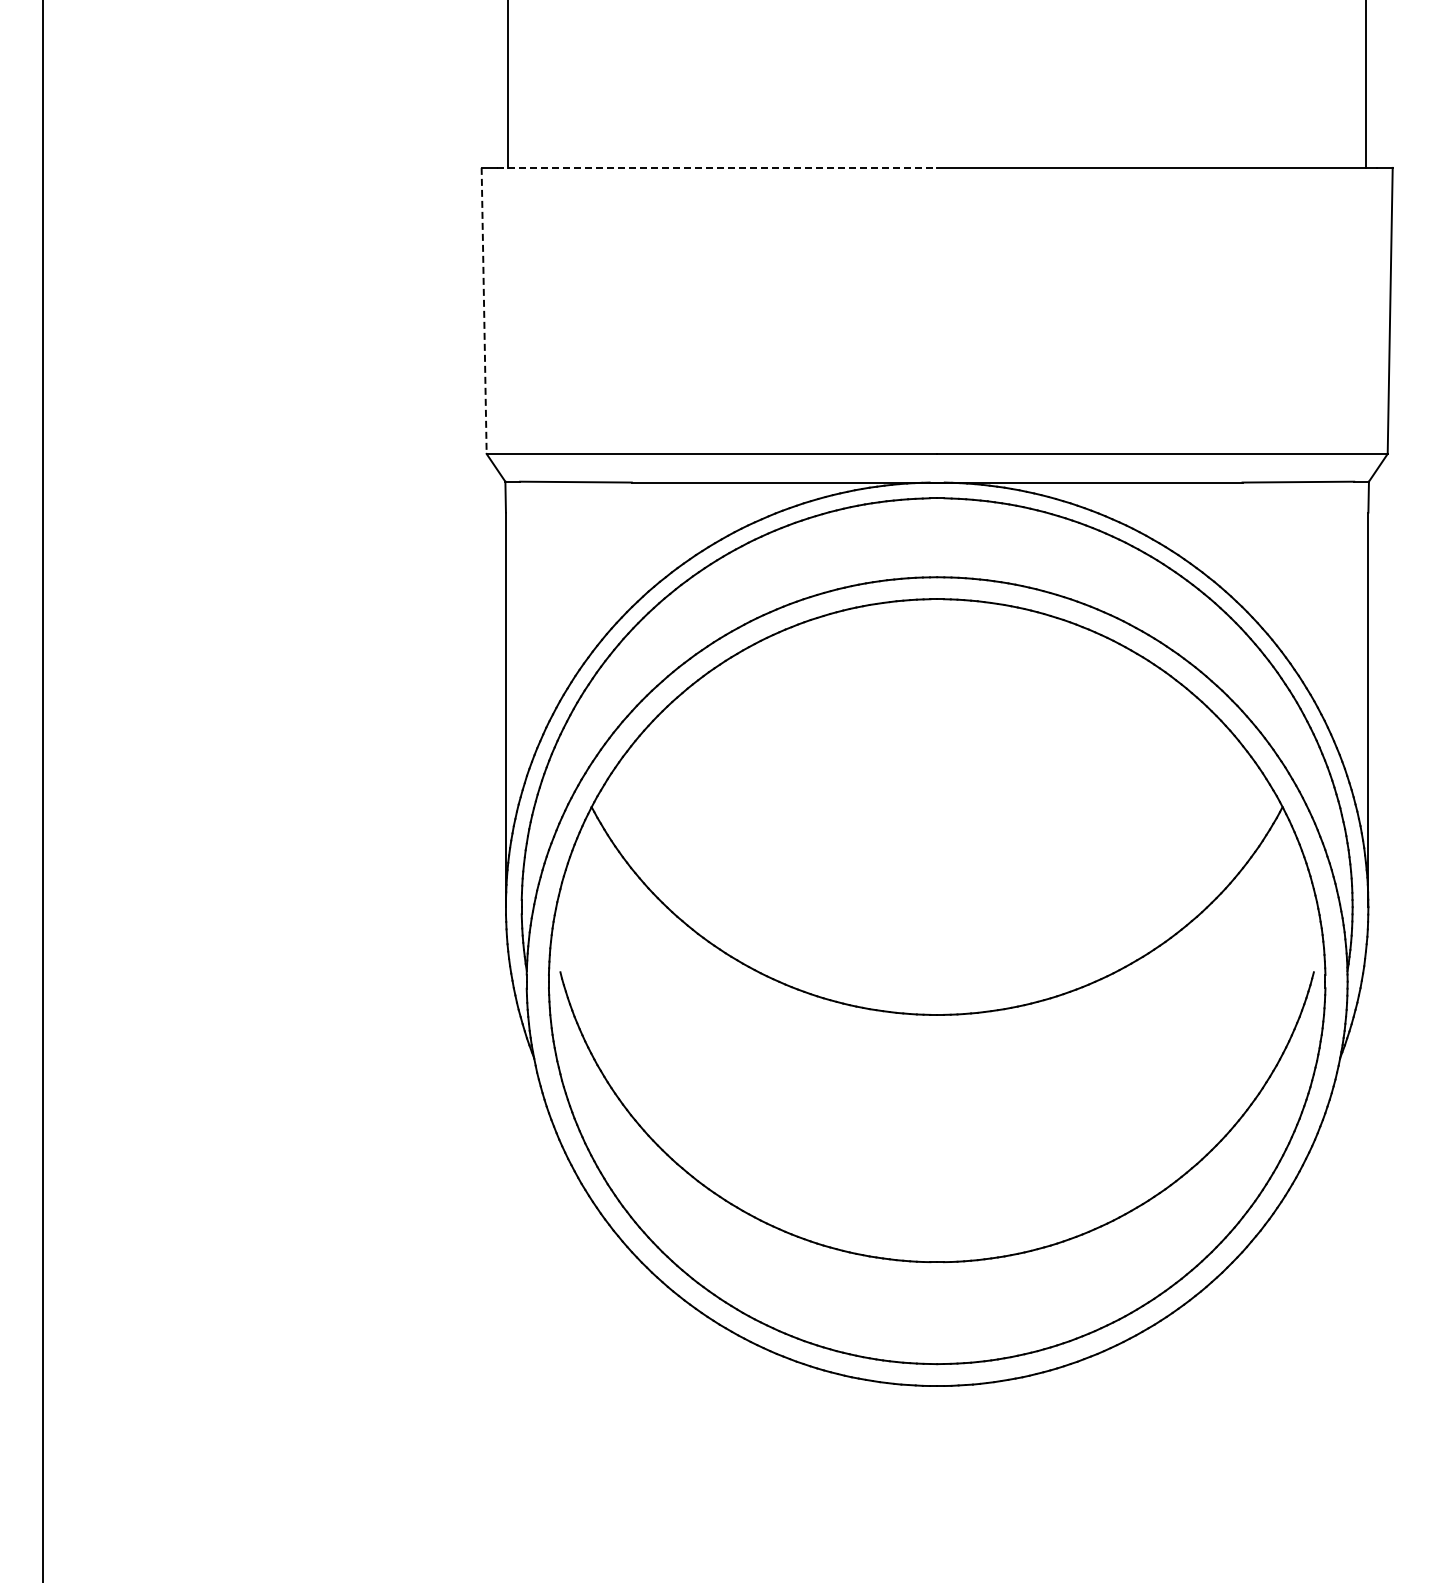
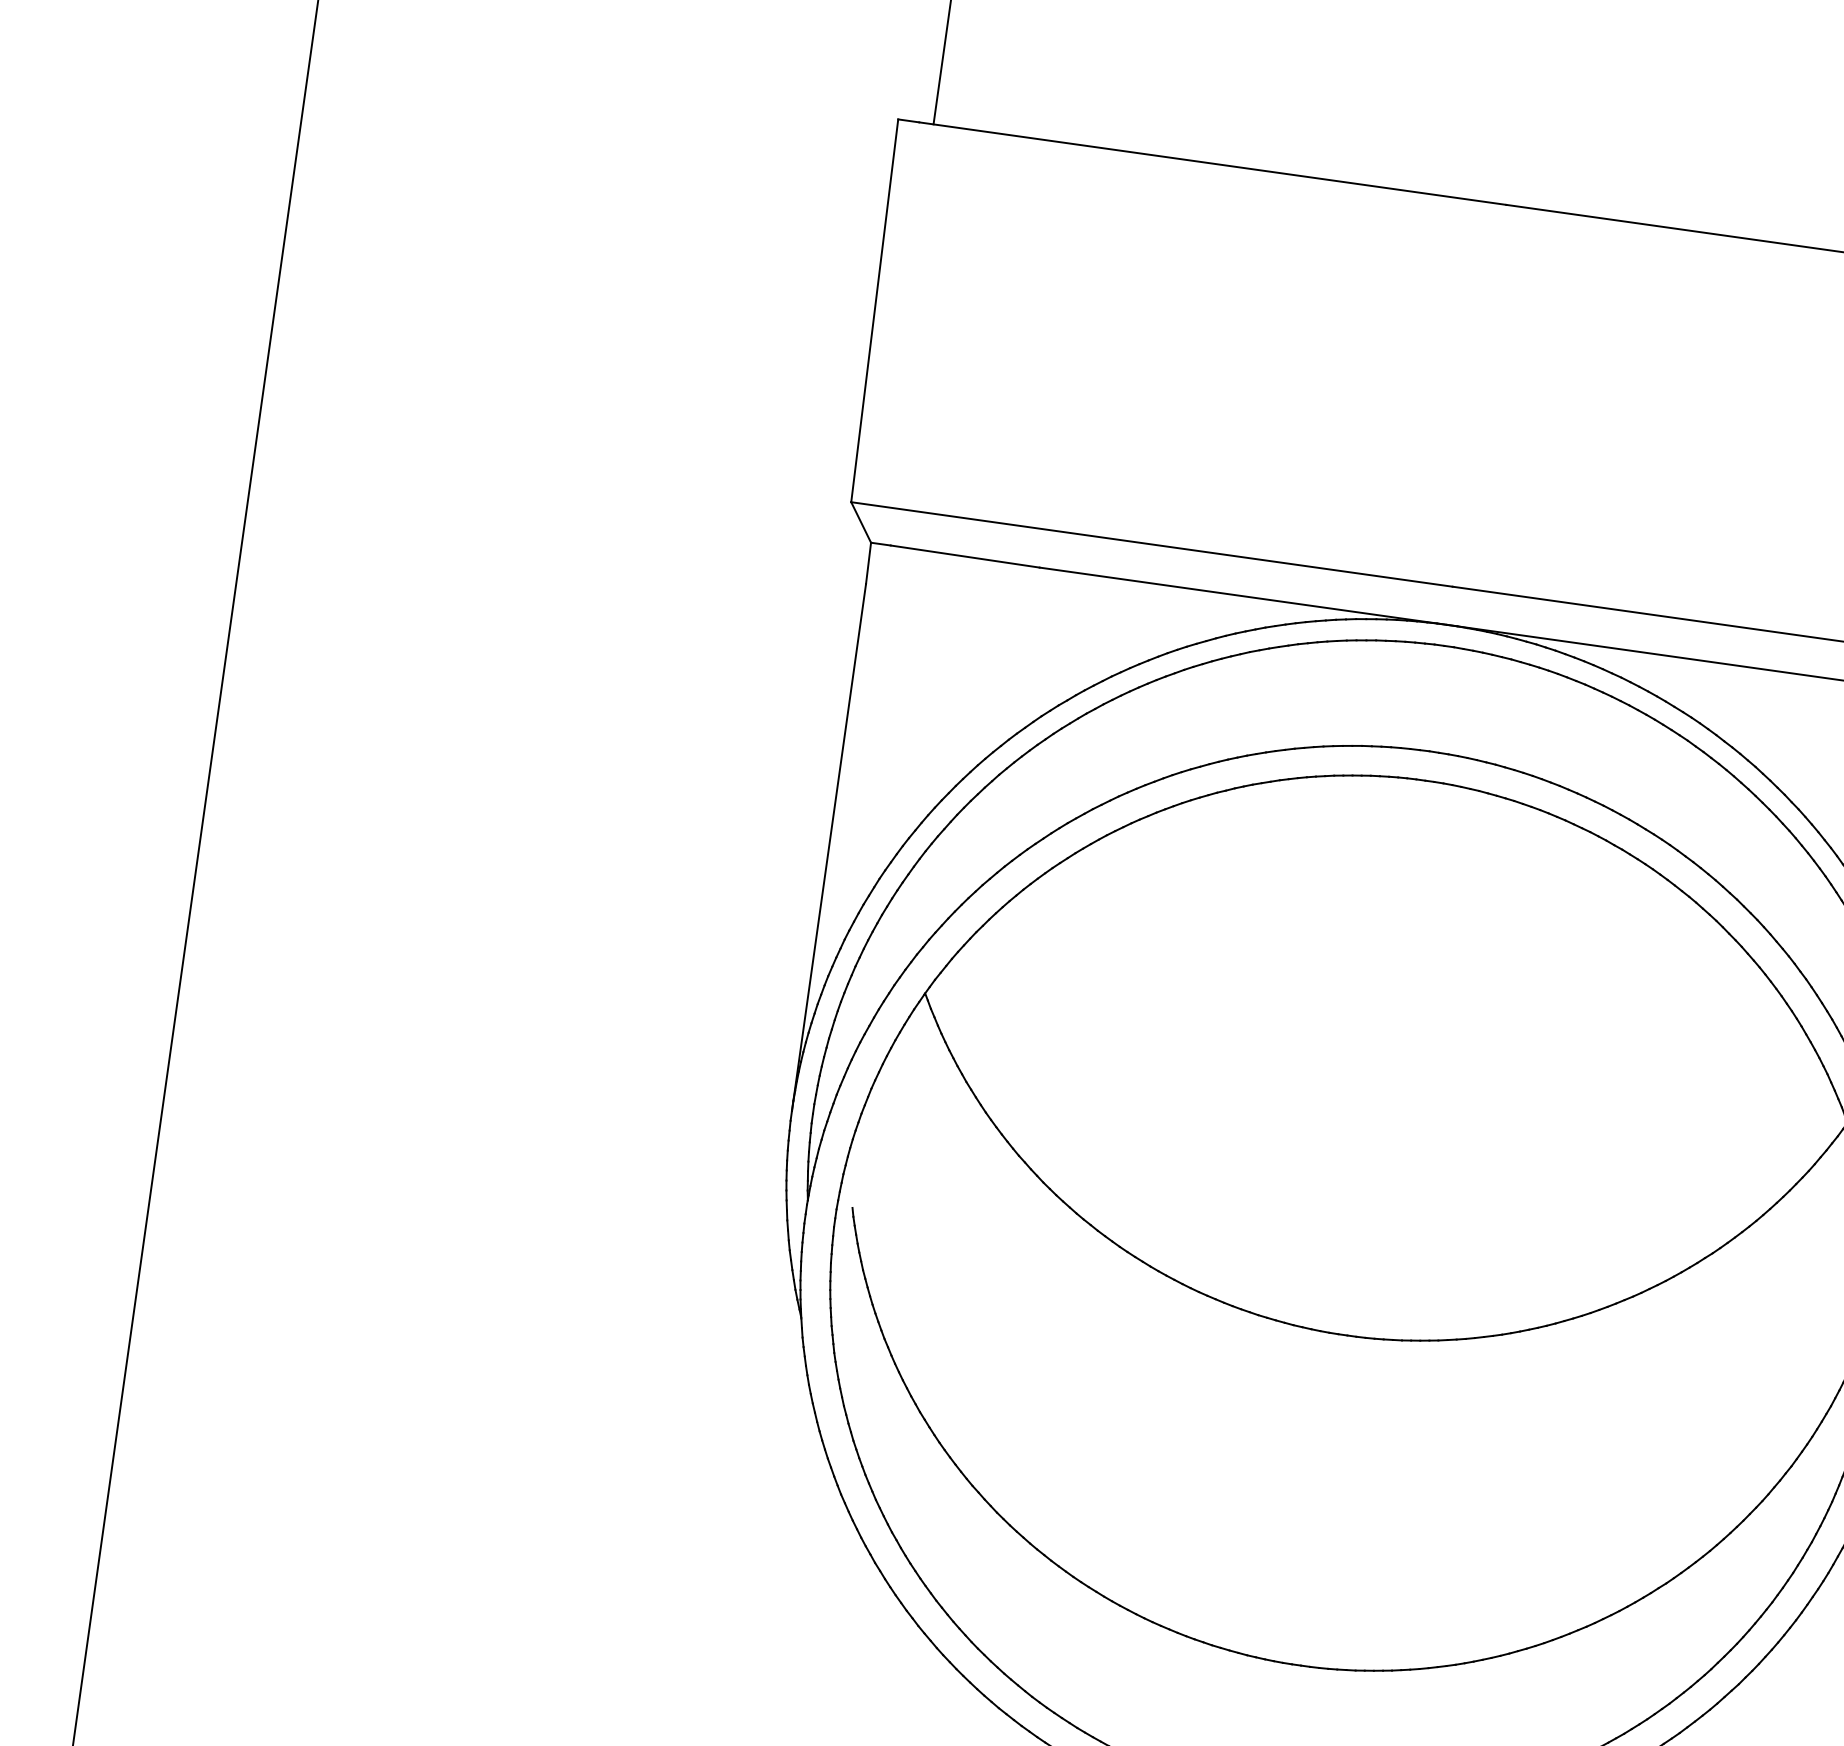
line: (717, 167) -> (1213, 163), dashed -> solid
line: (484, 311) -> (875, 311), dashed -> solid

